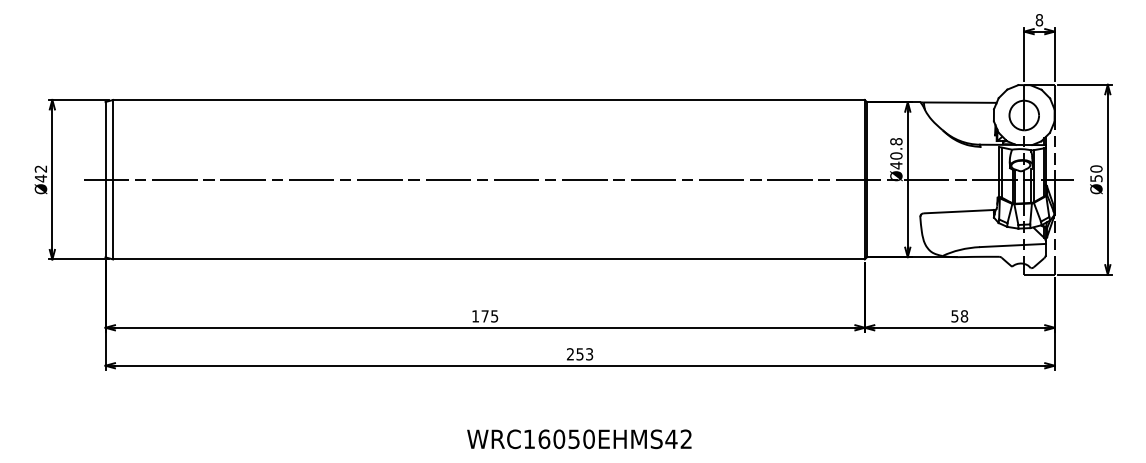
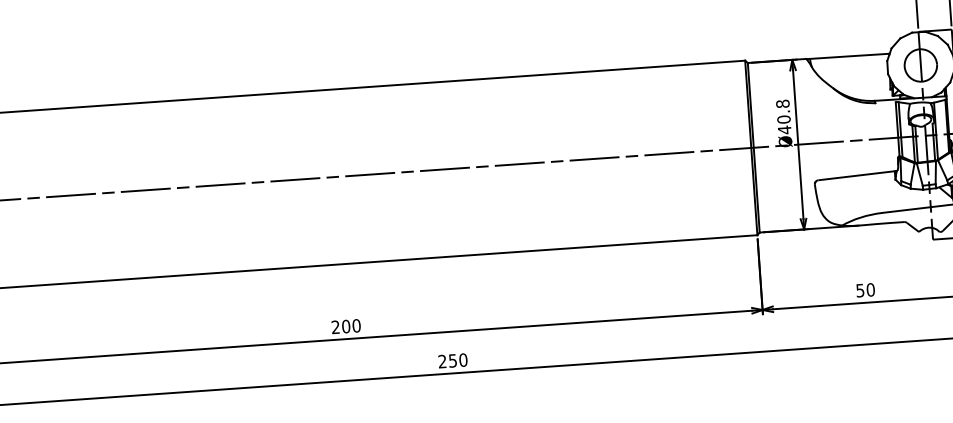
text: (485, 316) -> (346, 326), 175 -> 200
text: (964, 316) -> (870, 290), 58 -> 50
text: (589, 354) -> (463, 360), 253 -> 250

